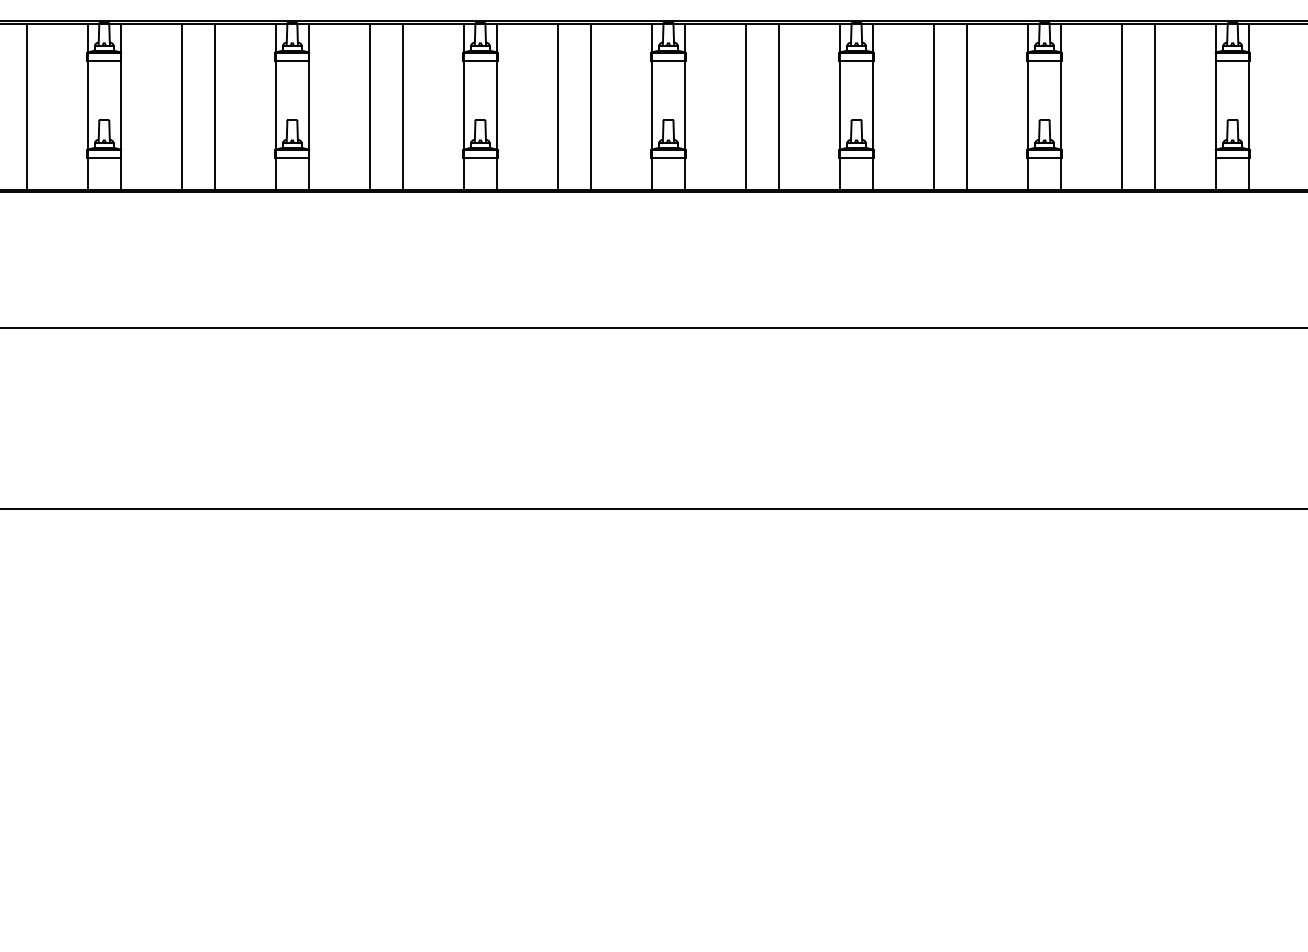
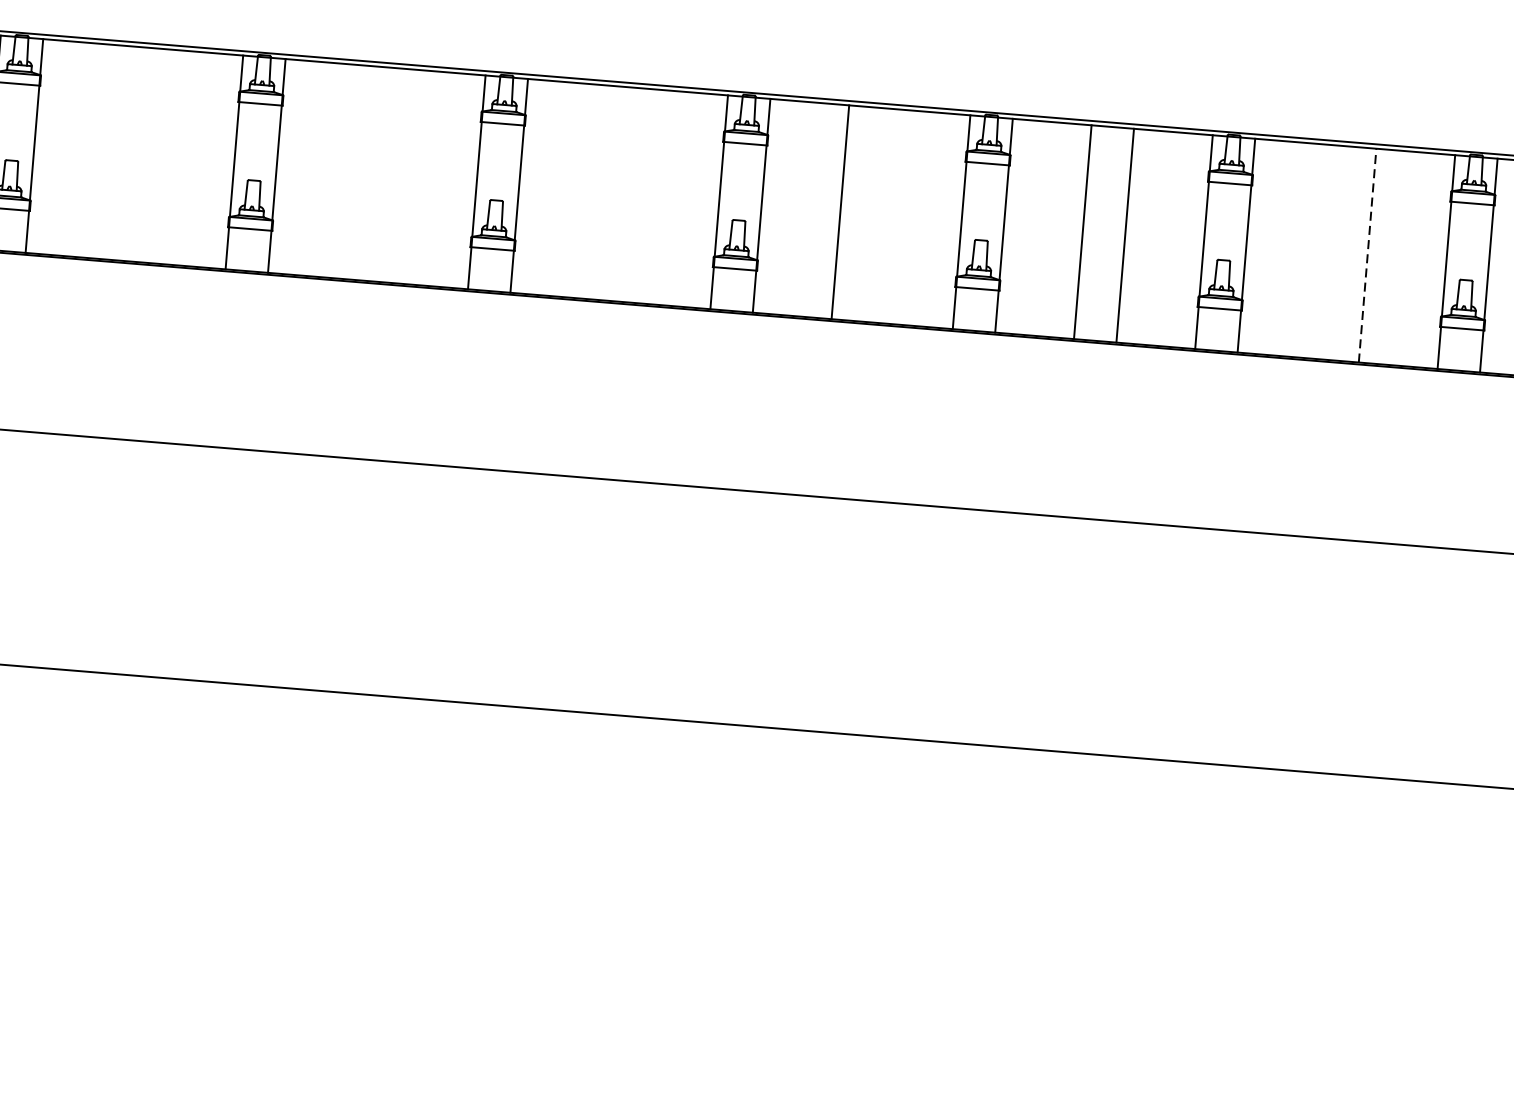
line: (181, 107) -> (112, 152), removed
line: (214, 107) -> (155, 156), removed
line: (369, 107) -> (355, 172), removed
line: (402, 107) -> (397, 176), removed
line: (558, 107) -> (598, 192), removed
line: (590, 107) -> (639, 195), removed
line: (778, 107) -> (882, 215), removed
line: (1122, 107) -> (1325, 252), removed
line: (1155, 107) -> (1368, 255), solid -> dashed

